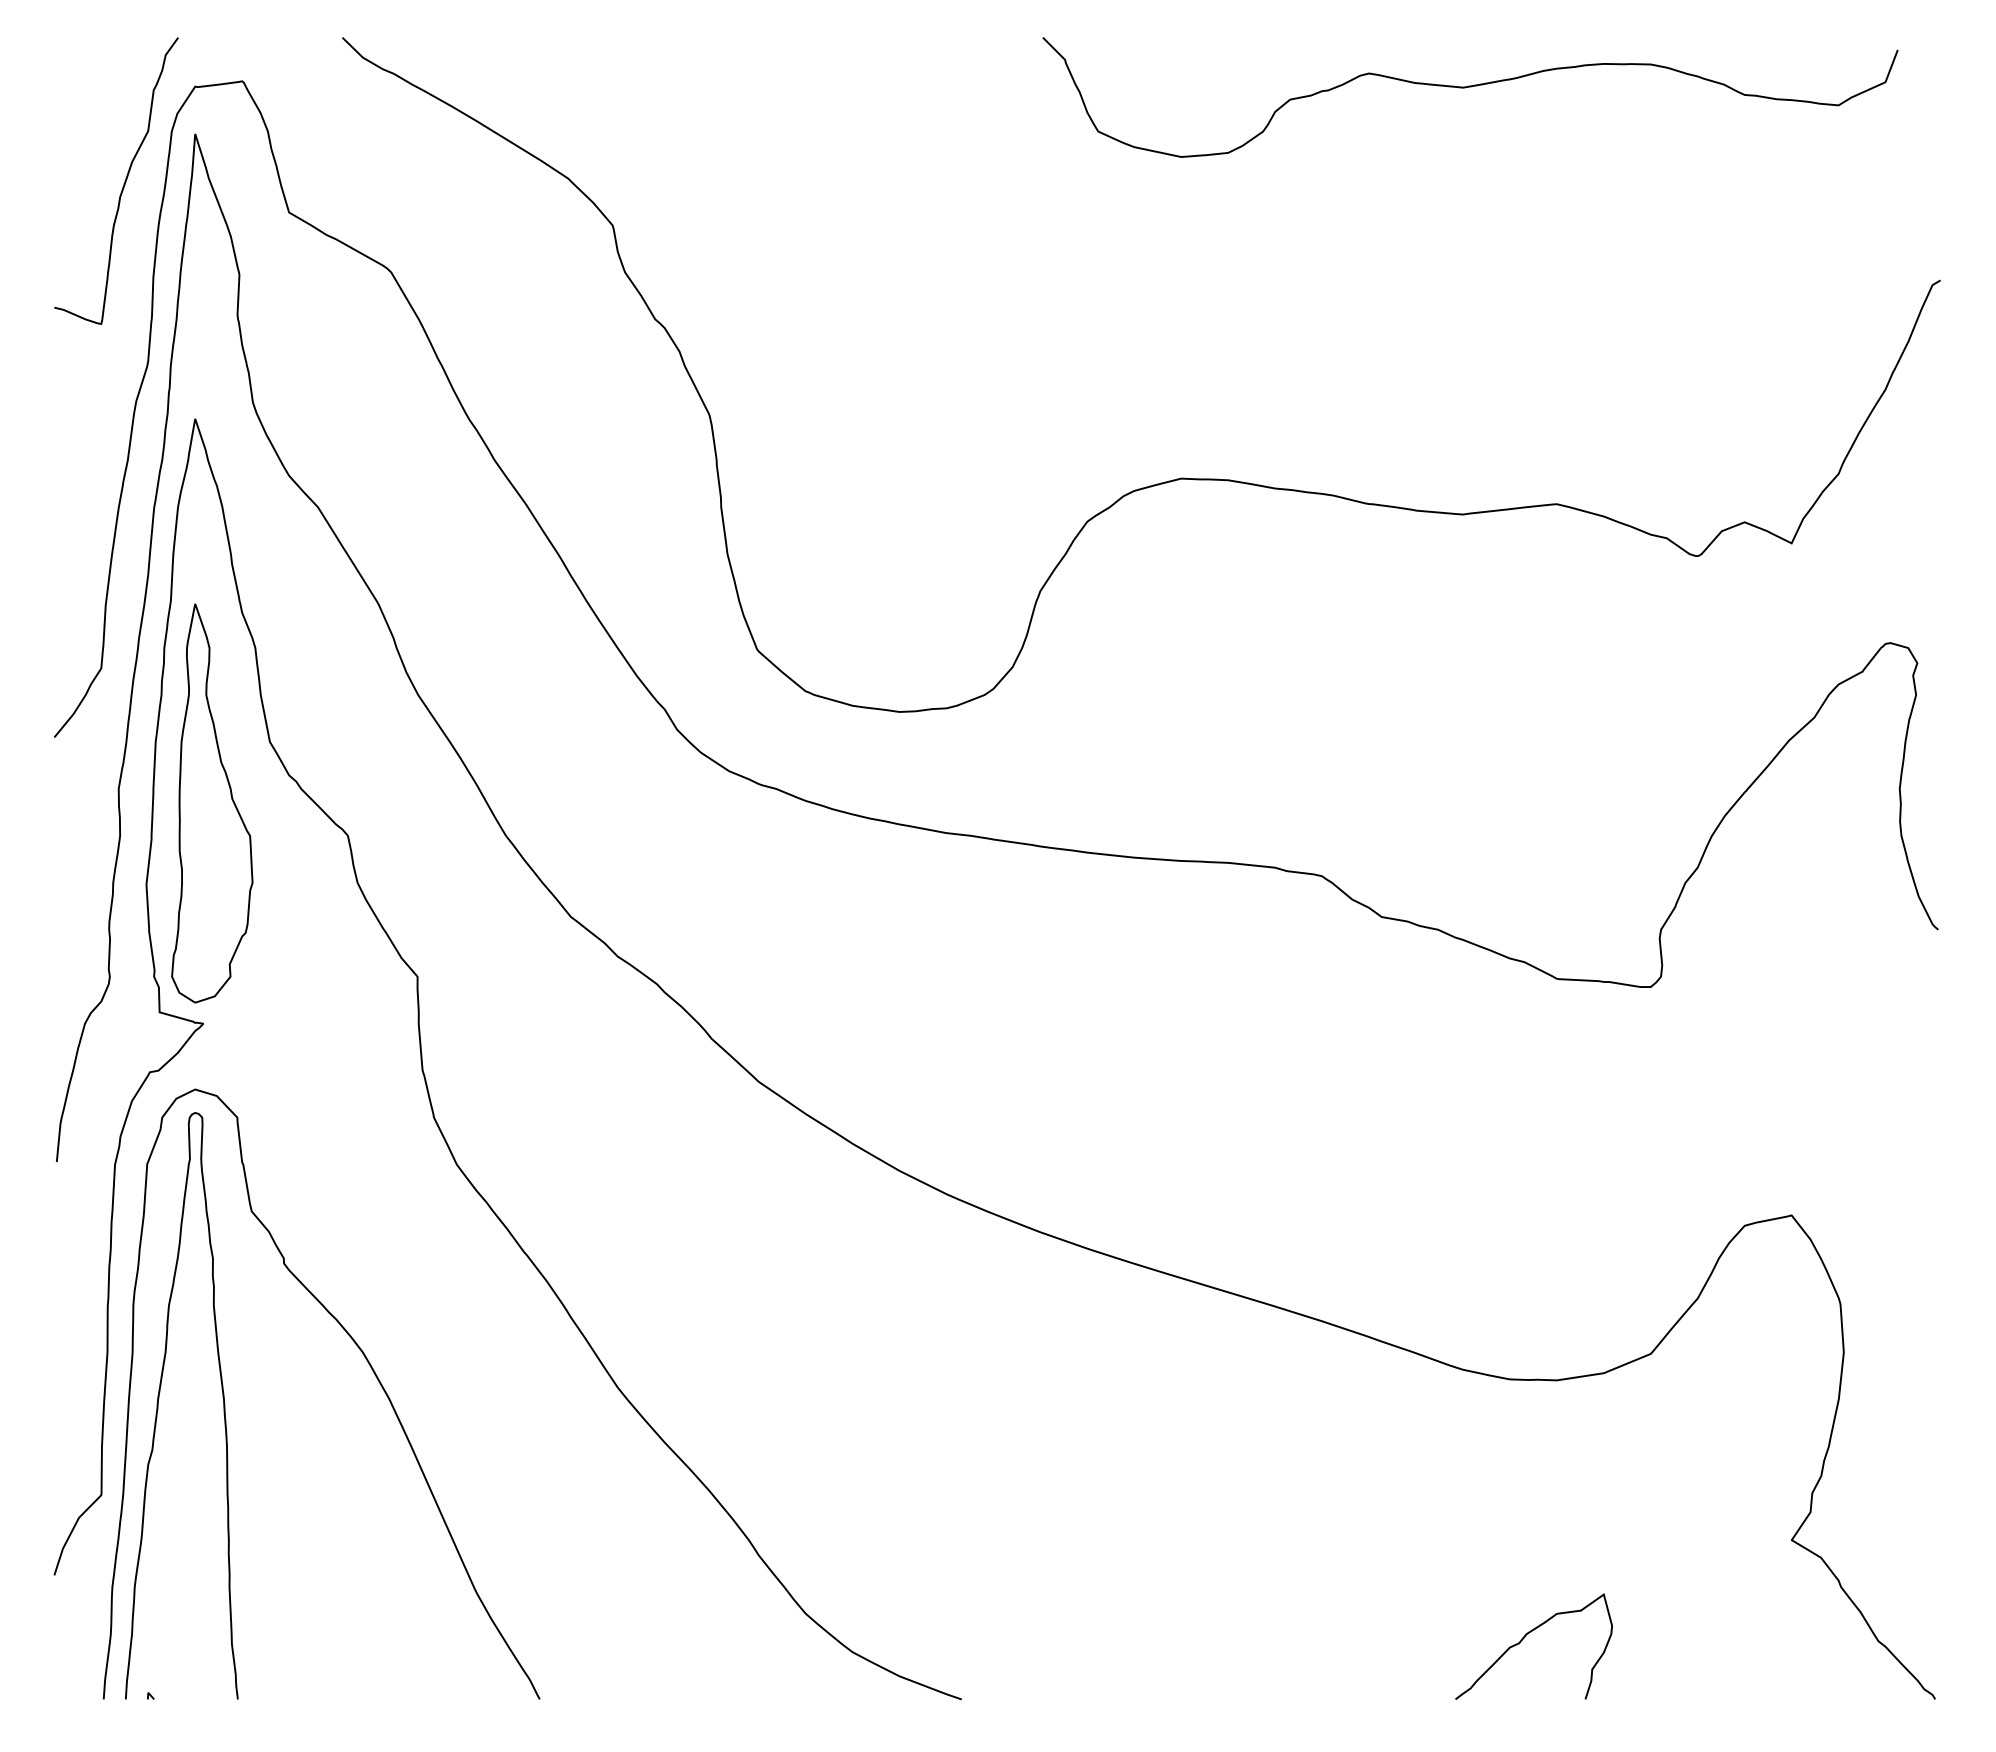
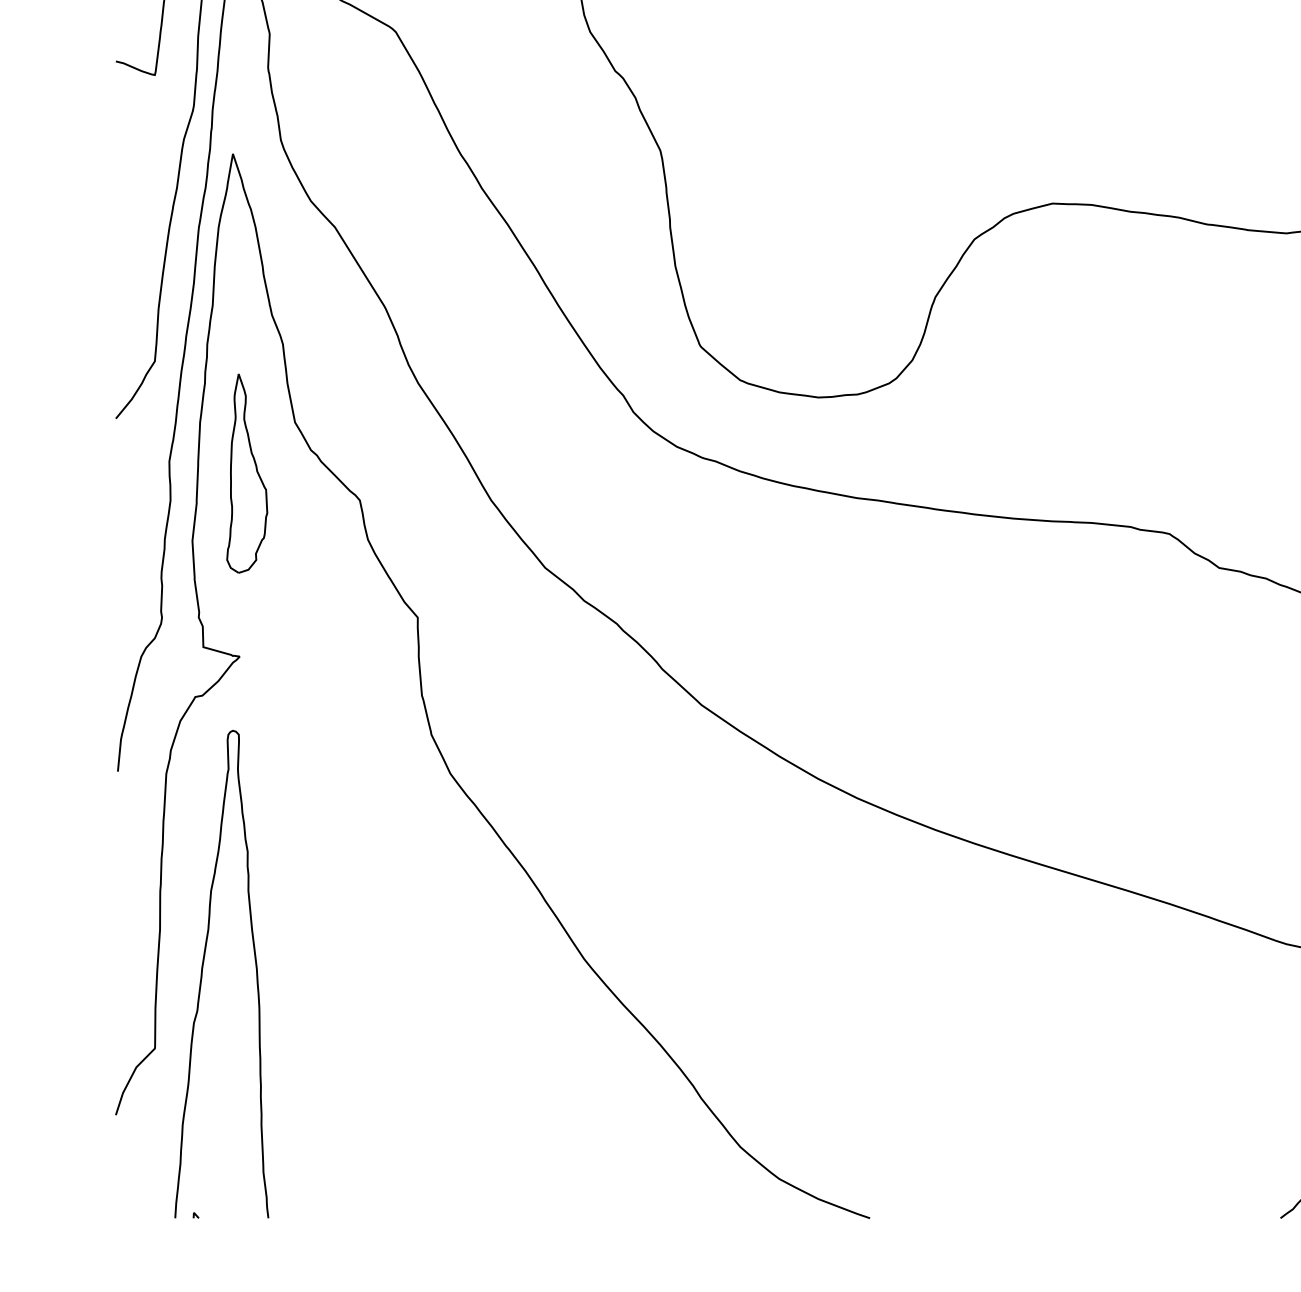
part: (212, 803) -> (247, 473), size x0.6
curve: (368, 1364) -> (377, 939), removed

